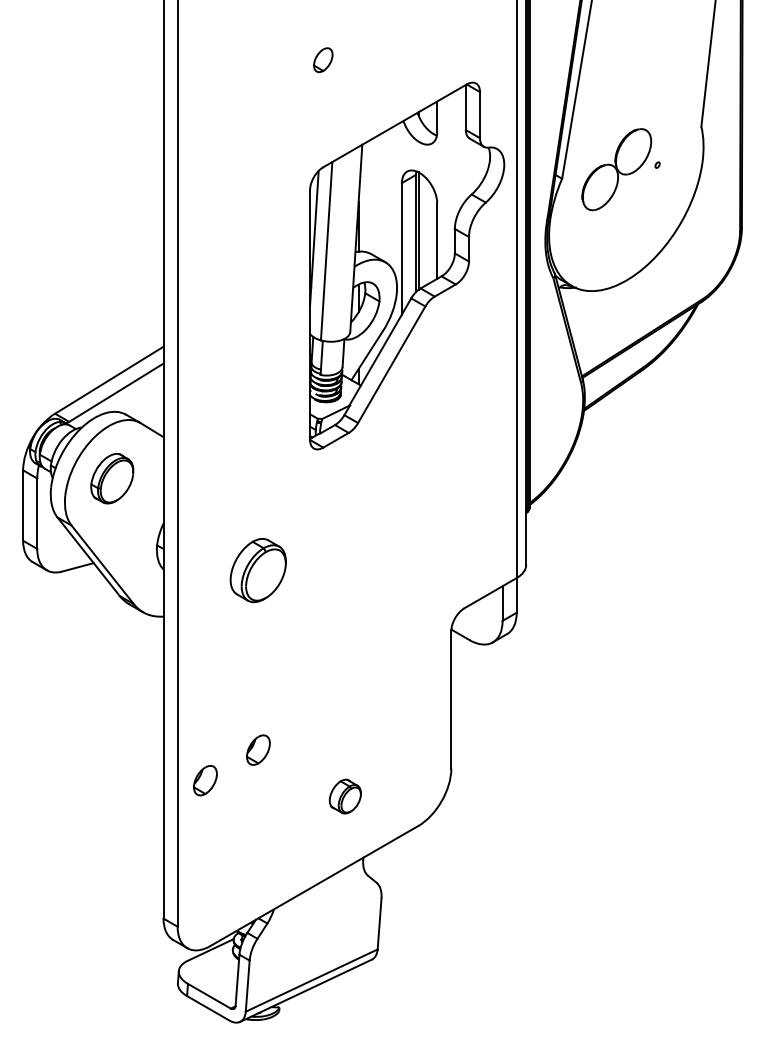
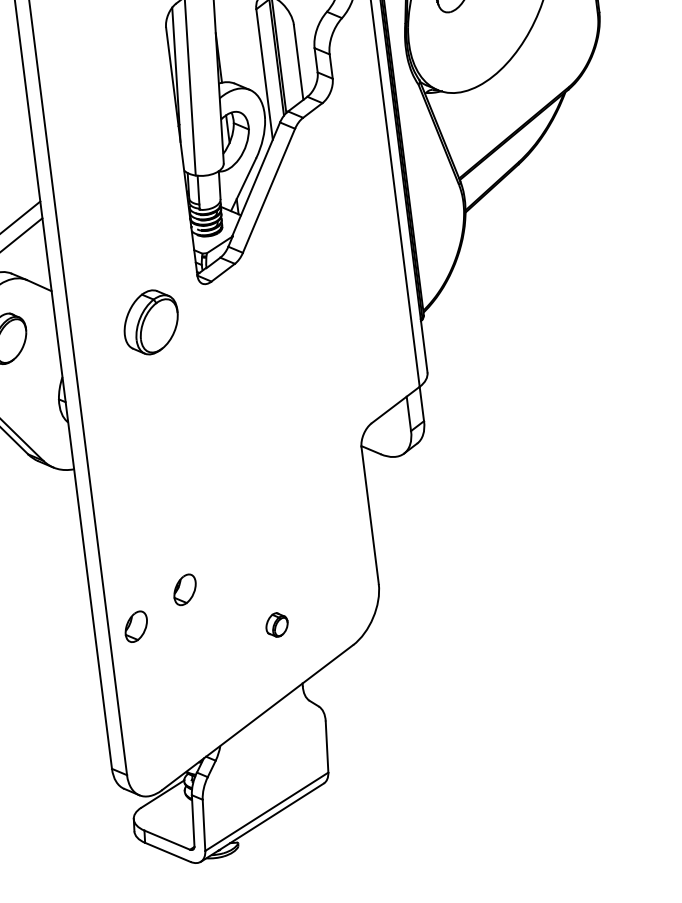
part: (257, 570) -> (150, 322), moved
part: (344, 796) -> (276, 625), size x0.7

